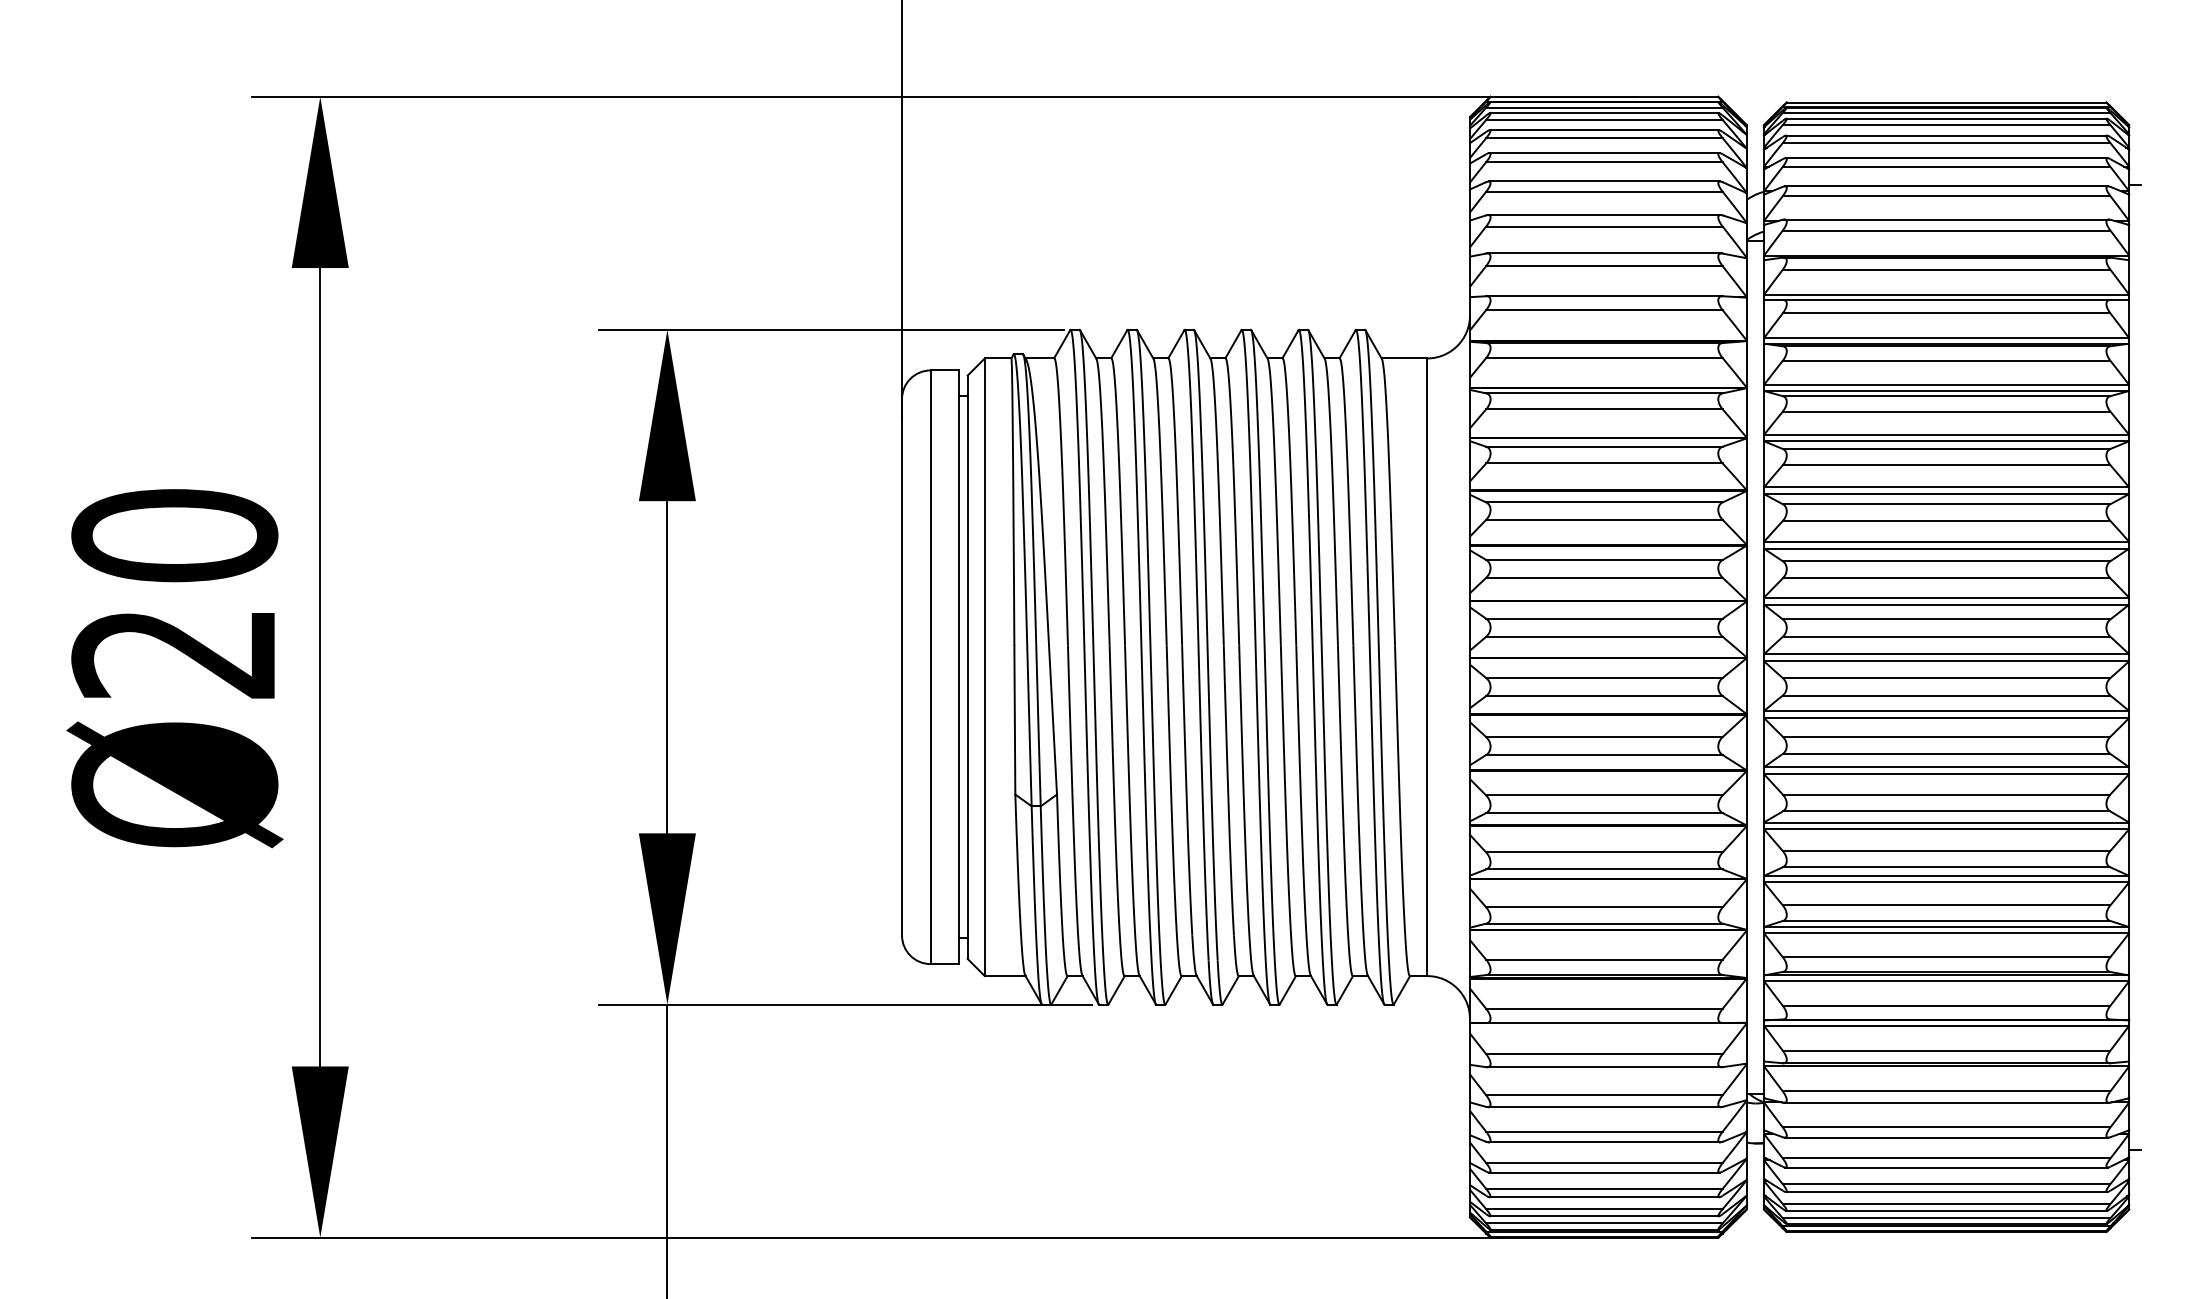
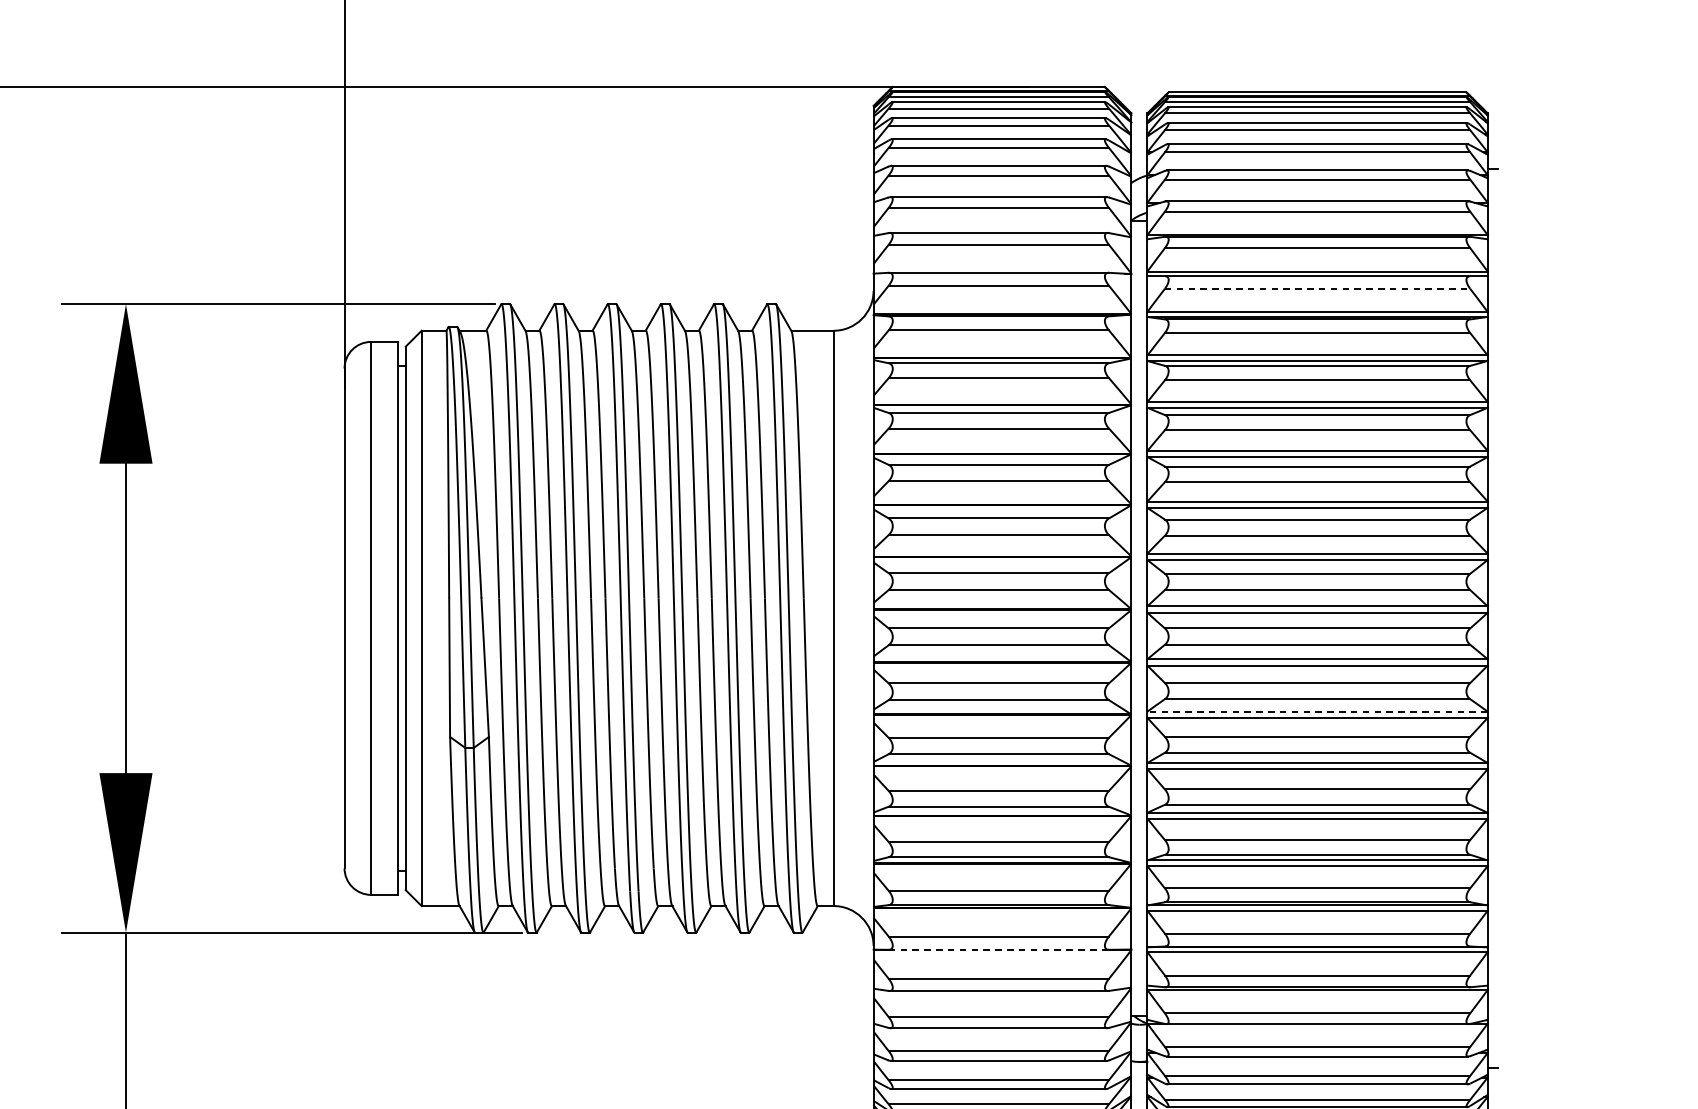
line: (1946, 313) -> (1317, 288), solid -> dashed
line: (1946, 767) -> (1317, 711), solid -> dashed
line: (1604, 1023) -> (998, 950), solid -> dashed

